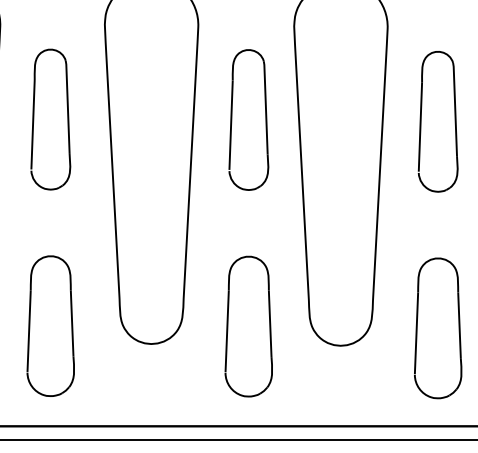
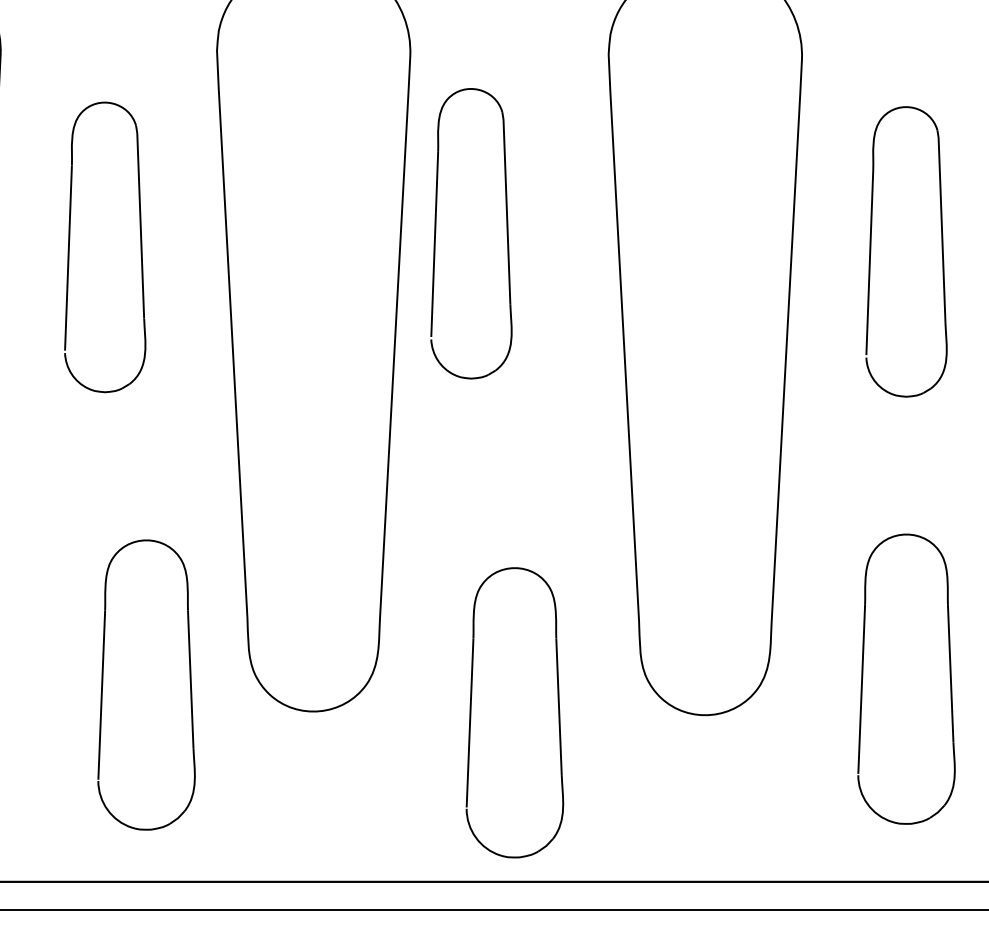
part: (232, 119) -> (437, 232), moved
part: (50, 325) -> (145, 683), moved
part: (248, 326) -> (514, 712), moved

